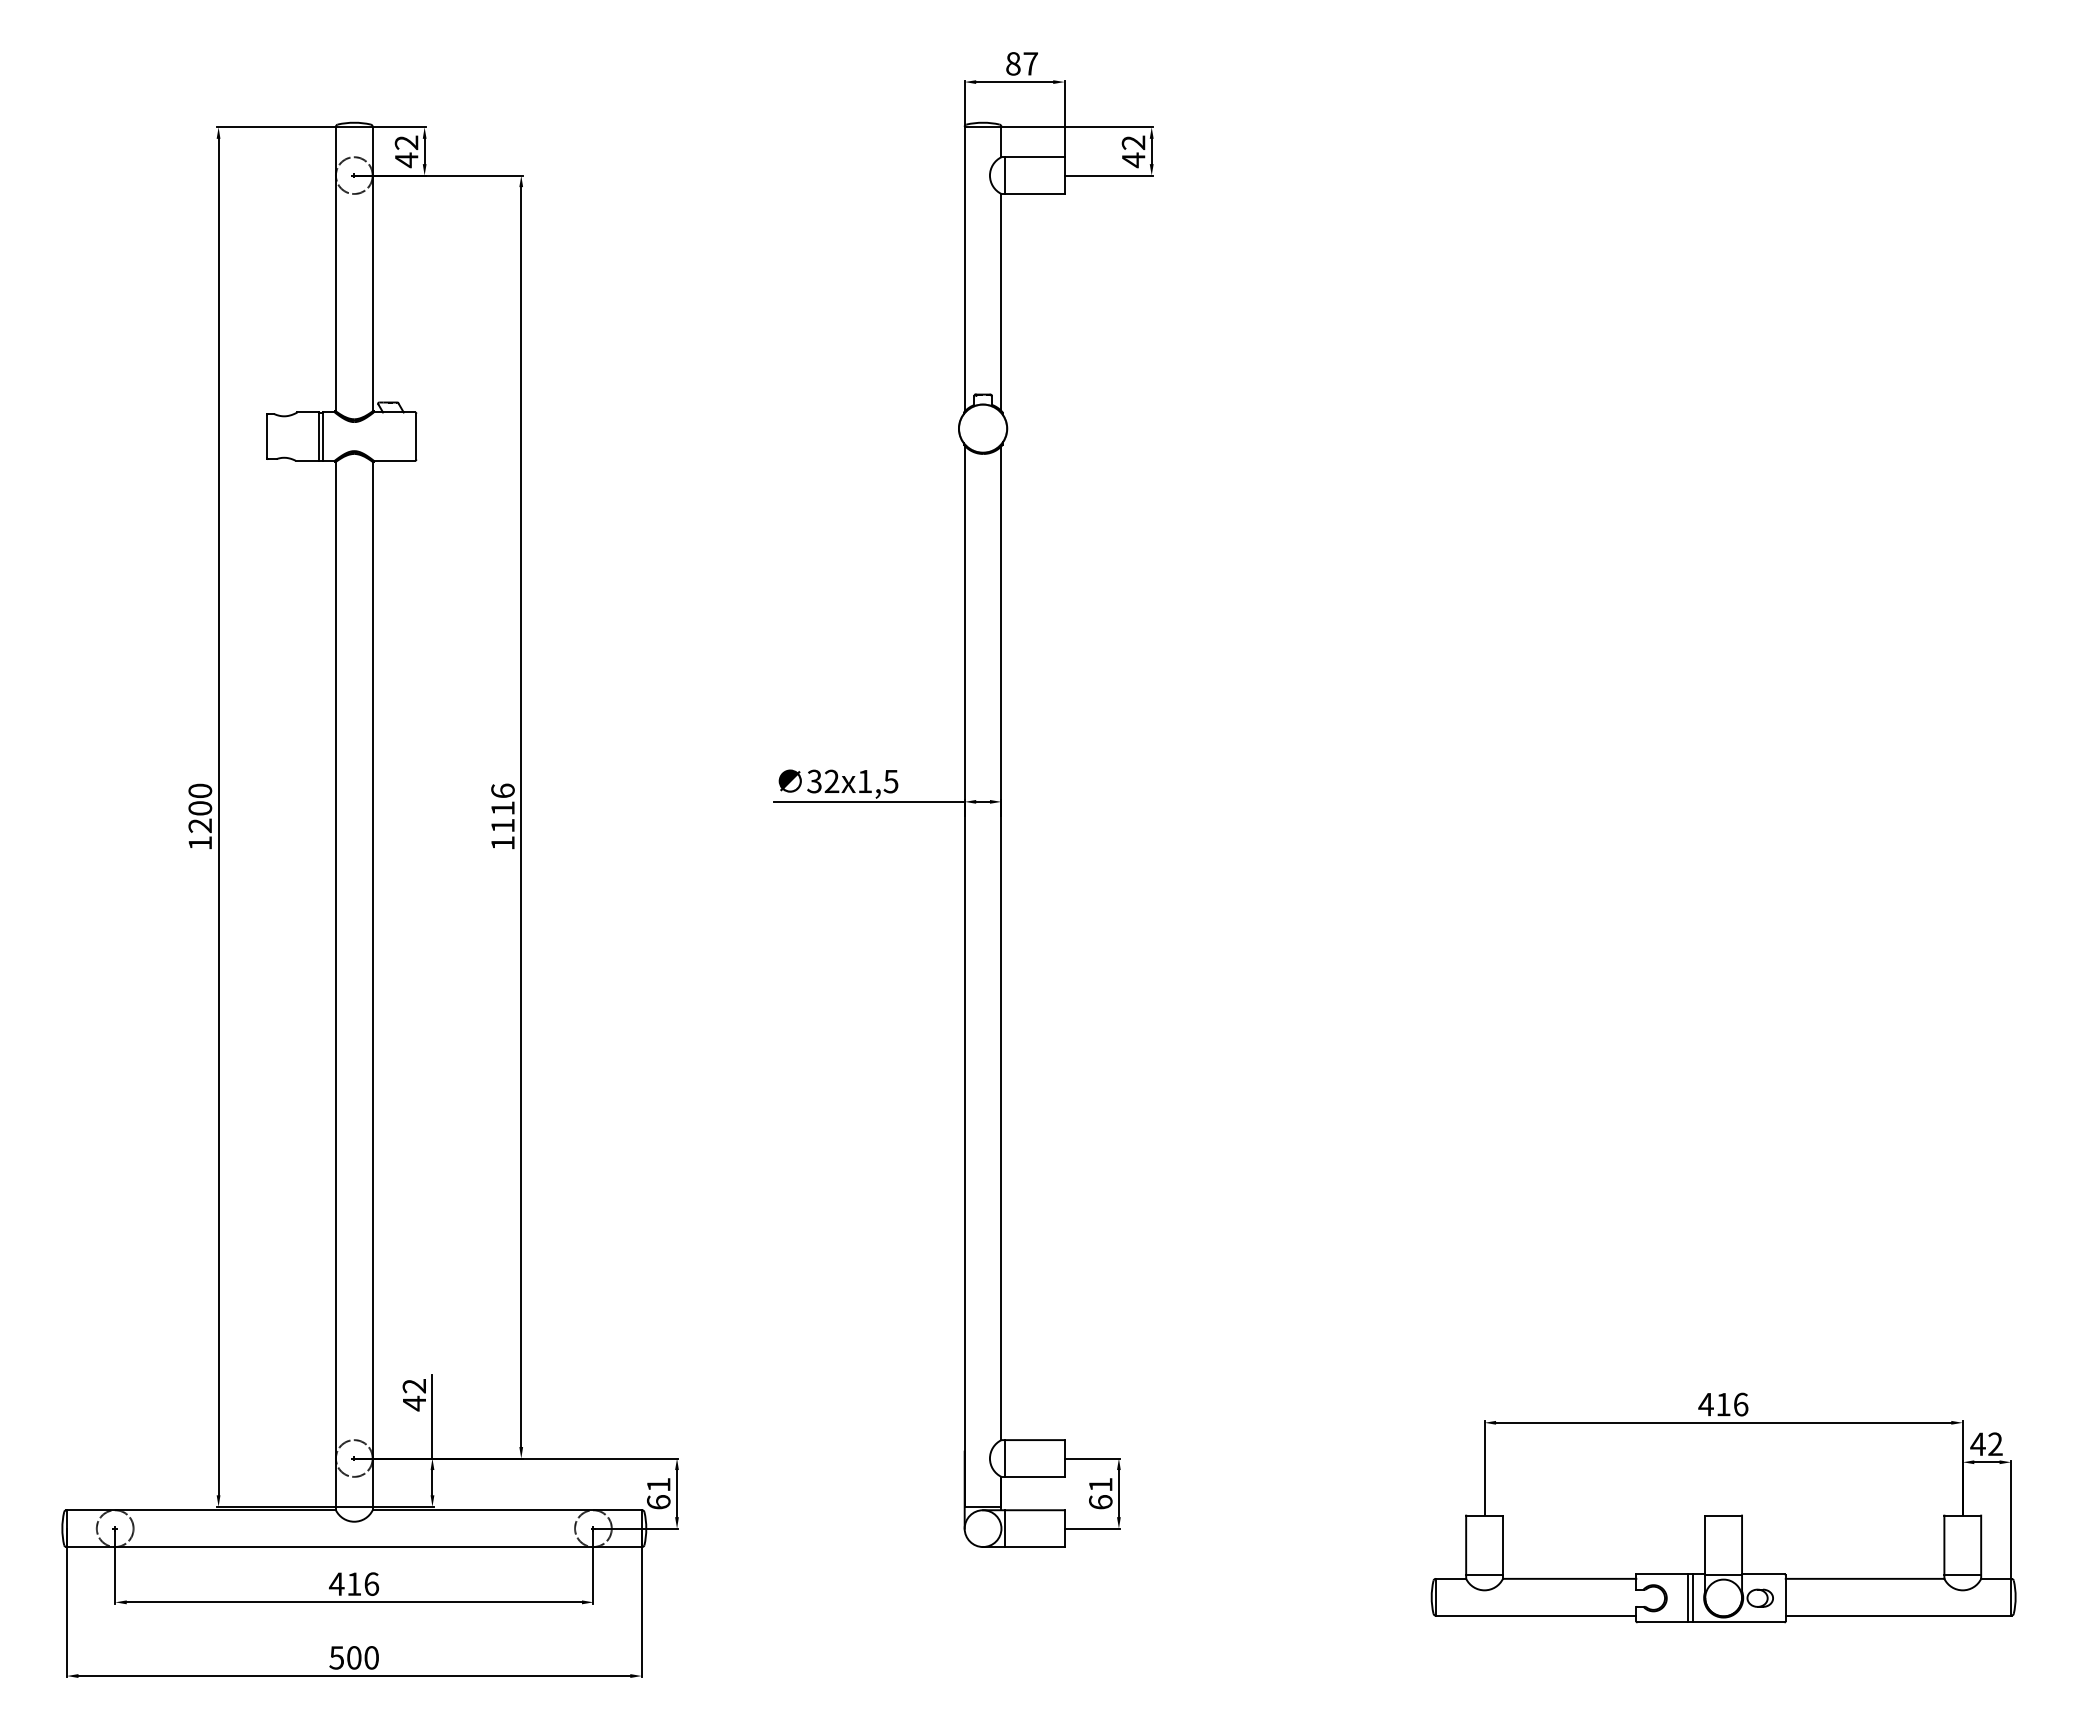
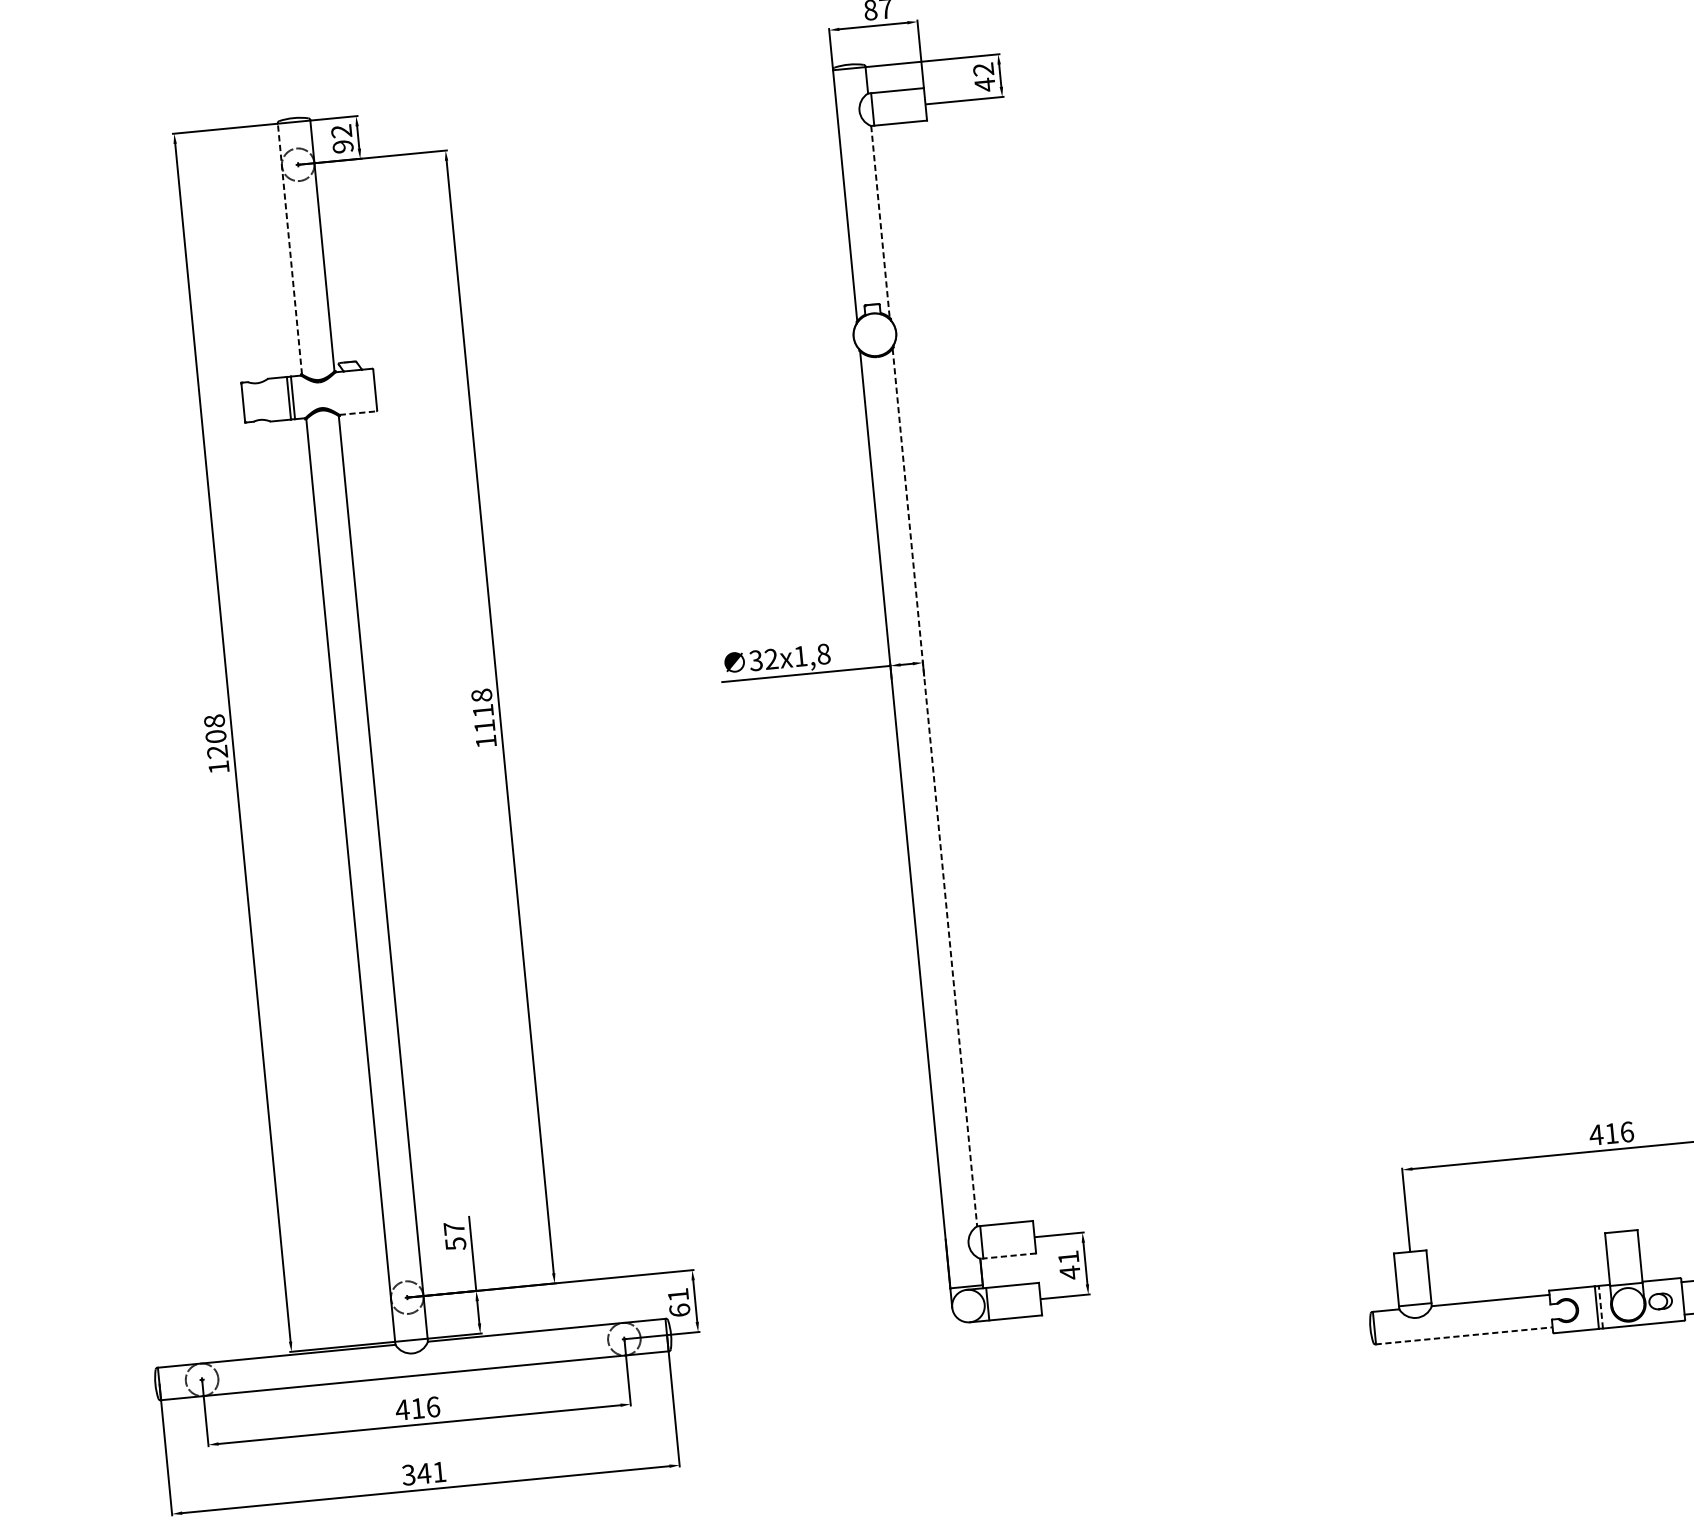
text: (406, 160) -> (343, 147), 42 -> 92
line: (335, 268) -> (289, 248), solid -> dashed
line: (1001, 302) -> (880, 221), solid -> dashed
line: (394, 460) -> (357, 412), solid -> dashed
text: (890, 781) -> (823, 654), 32x1,5 -> 32x1,8
text: (200, 790) -> (214, 720), 1200 -> 1208
text: (502, 790) -> (481, 695), 1116 -> 1118
line: (1001, 943) -> (934, 787), solid -> dashed
text: (414, 1395) -> (455, 1236), 42 -> 57
line: (1033, 1476) -> (1008, 1255), solid -> dashed
text: (1100, 1502) -> (1069, 1273), 61 -> 41
line: (1692, 1597) -> (1600, 1306), solid -> dashed
line: (1536, 1615) -> (1464, 1335), solid -> dashed
text: (354, 1657) -> (424, 1473), 500 -> 341

